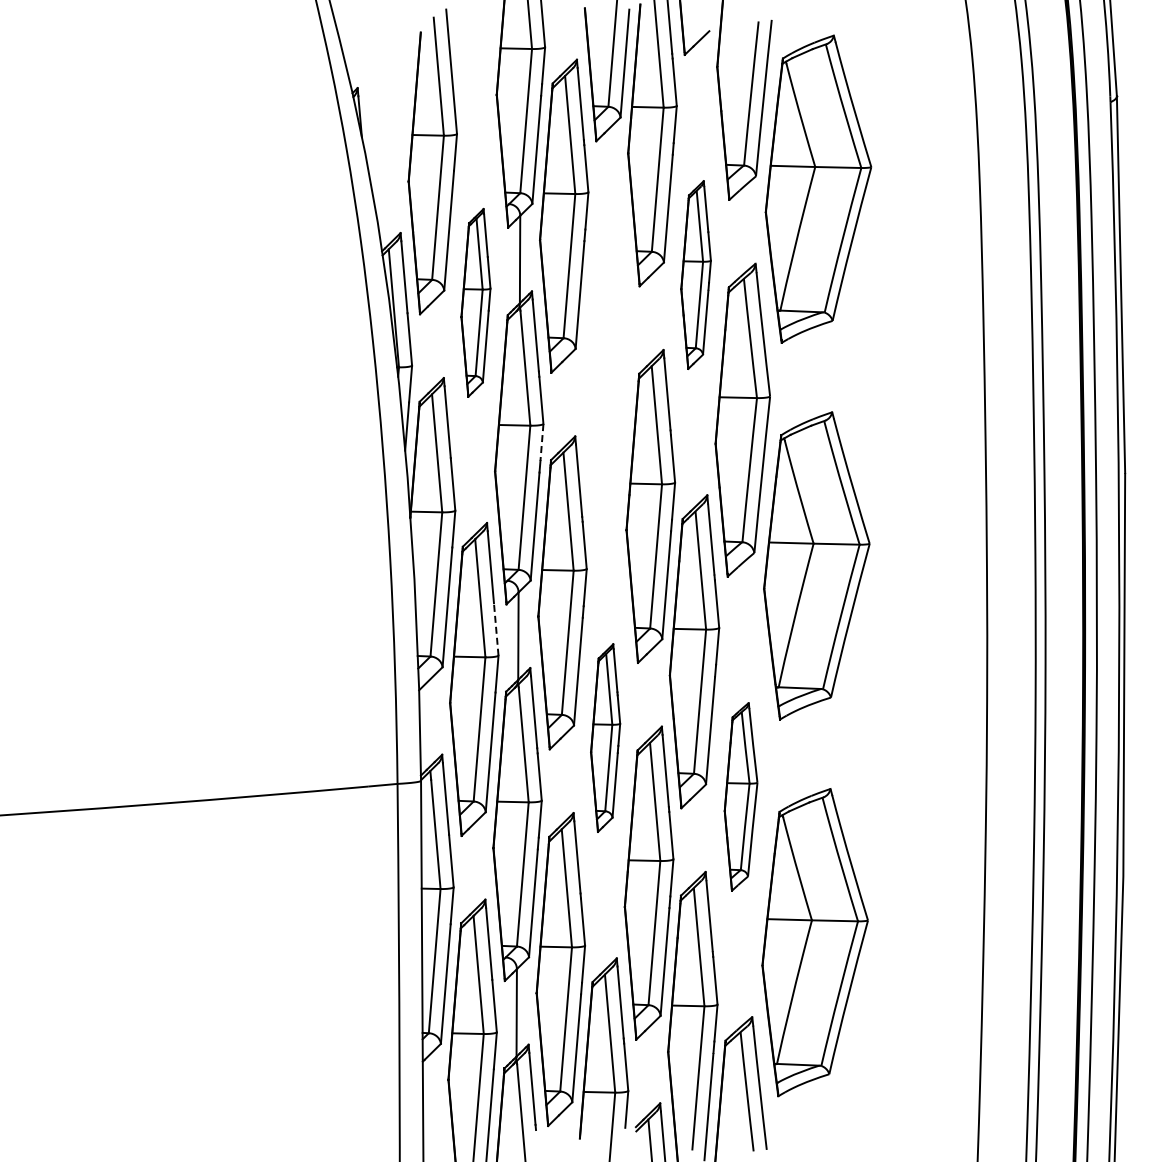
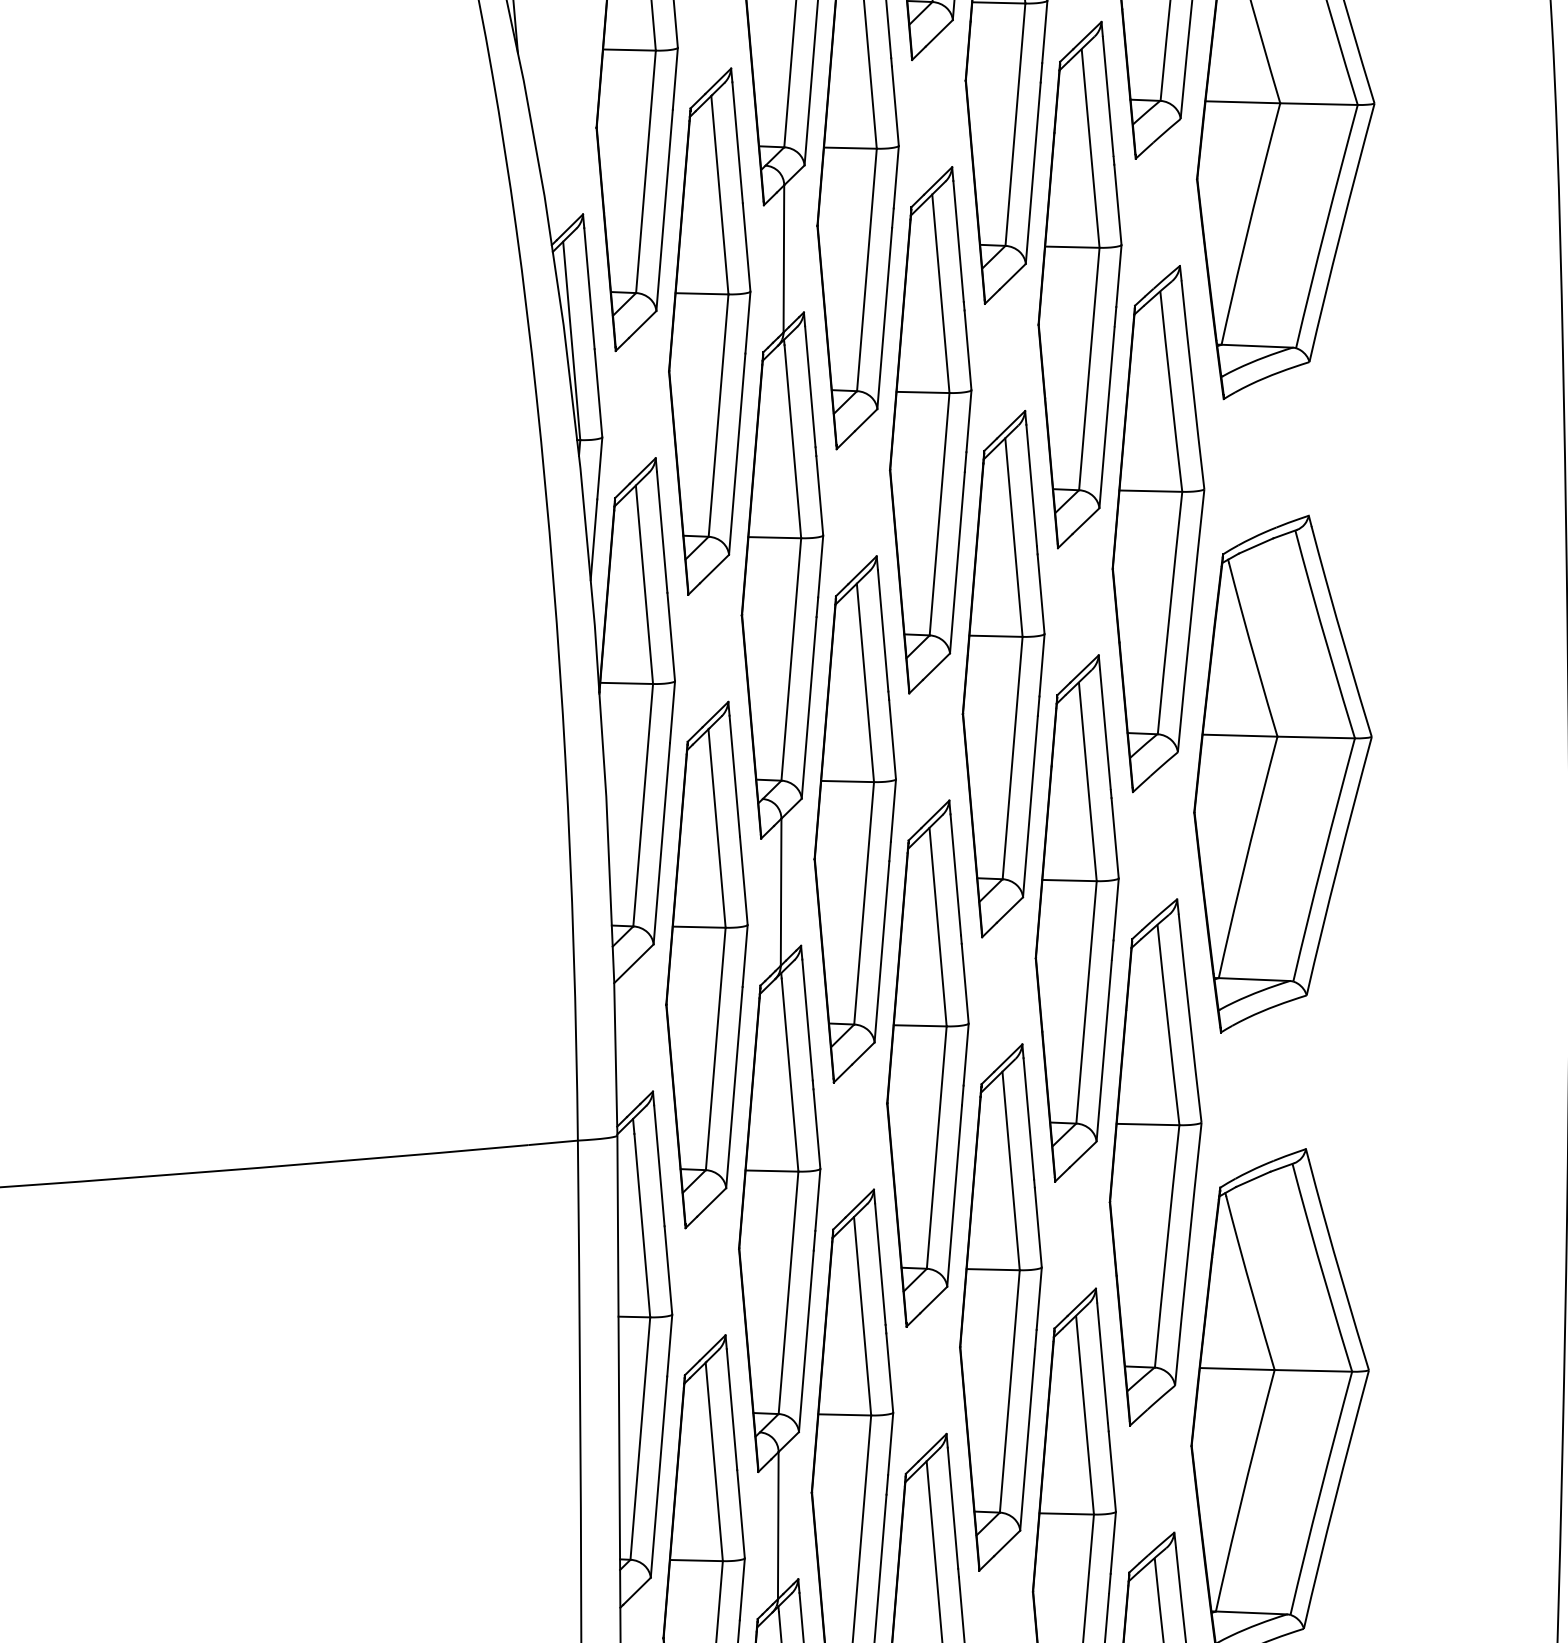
part: (695, 274) -> (1078, 284), size x1.67
part: (475, 302) -> (708, 331), size x1.67
part: (607, 360) -> (930, 428), added
line: (541, 443) -> (819, 568), dashed -> solid
line: (496, 628) -> (744, 879), dashed -> solid
part: (605, 737) -> (927, 1062), size x1.67
part: (740, 796) -> (1154, 1161), size x1.67

